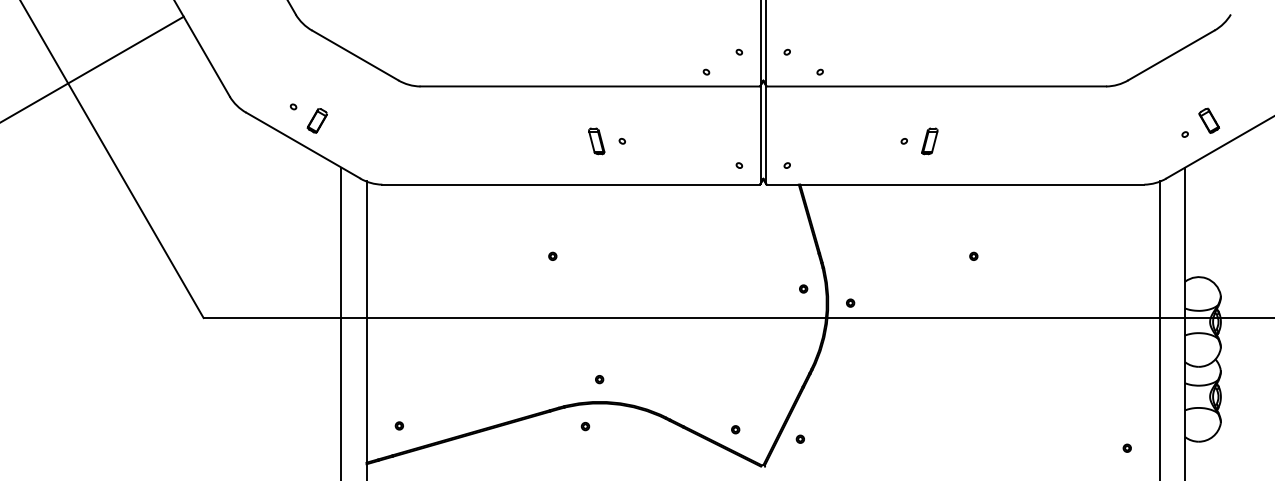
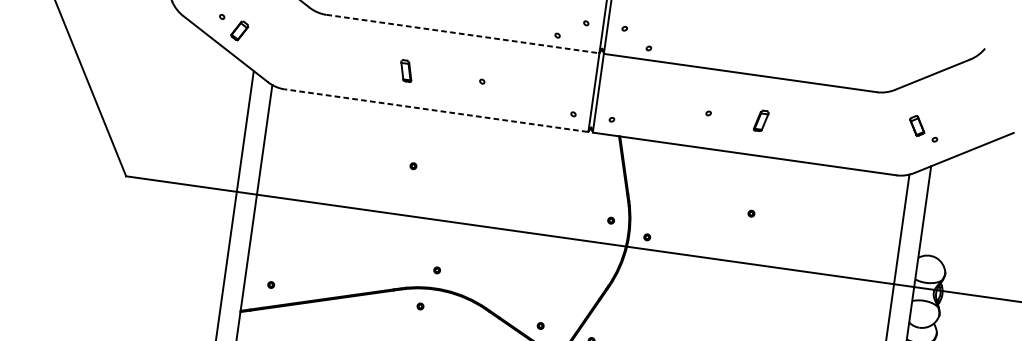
line: (590, 86) -> (462, 34), solid -> dashed
part: (1209, 120) -> (917, 125), moved
part: (596, 141) -> (406, 71), moved
part: (929, 141) -> (760, 120), moved
line: (570, 184) -> (435, 110), solid -> dashed

